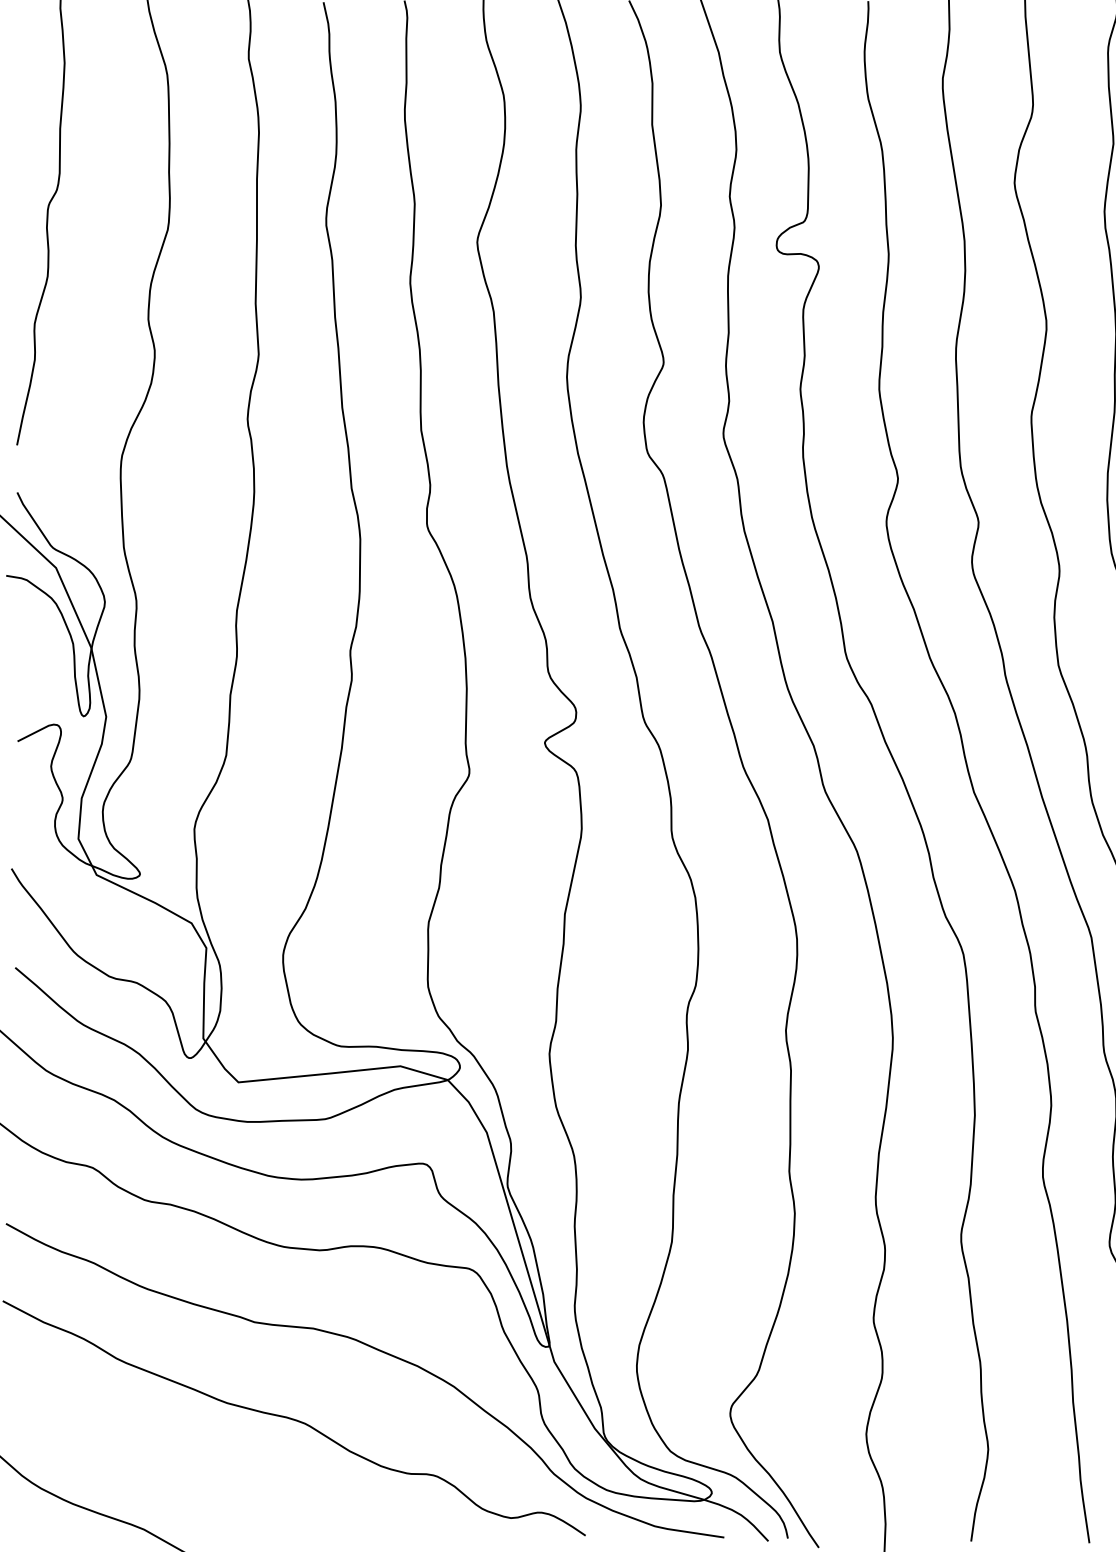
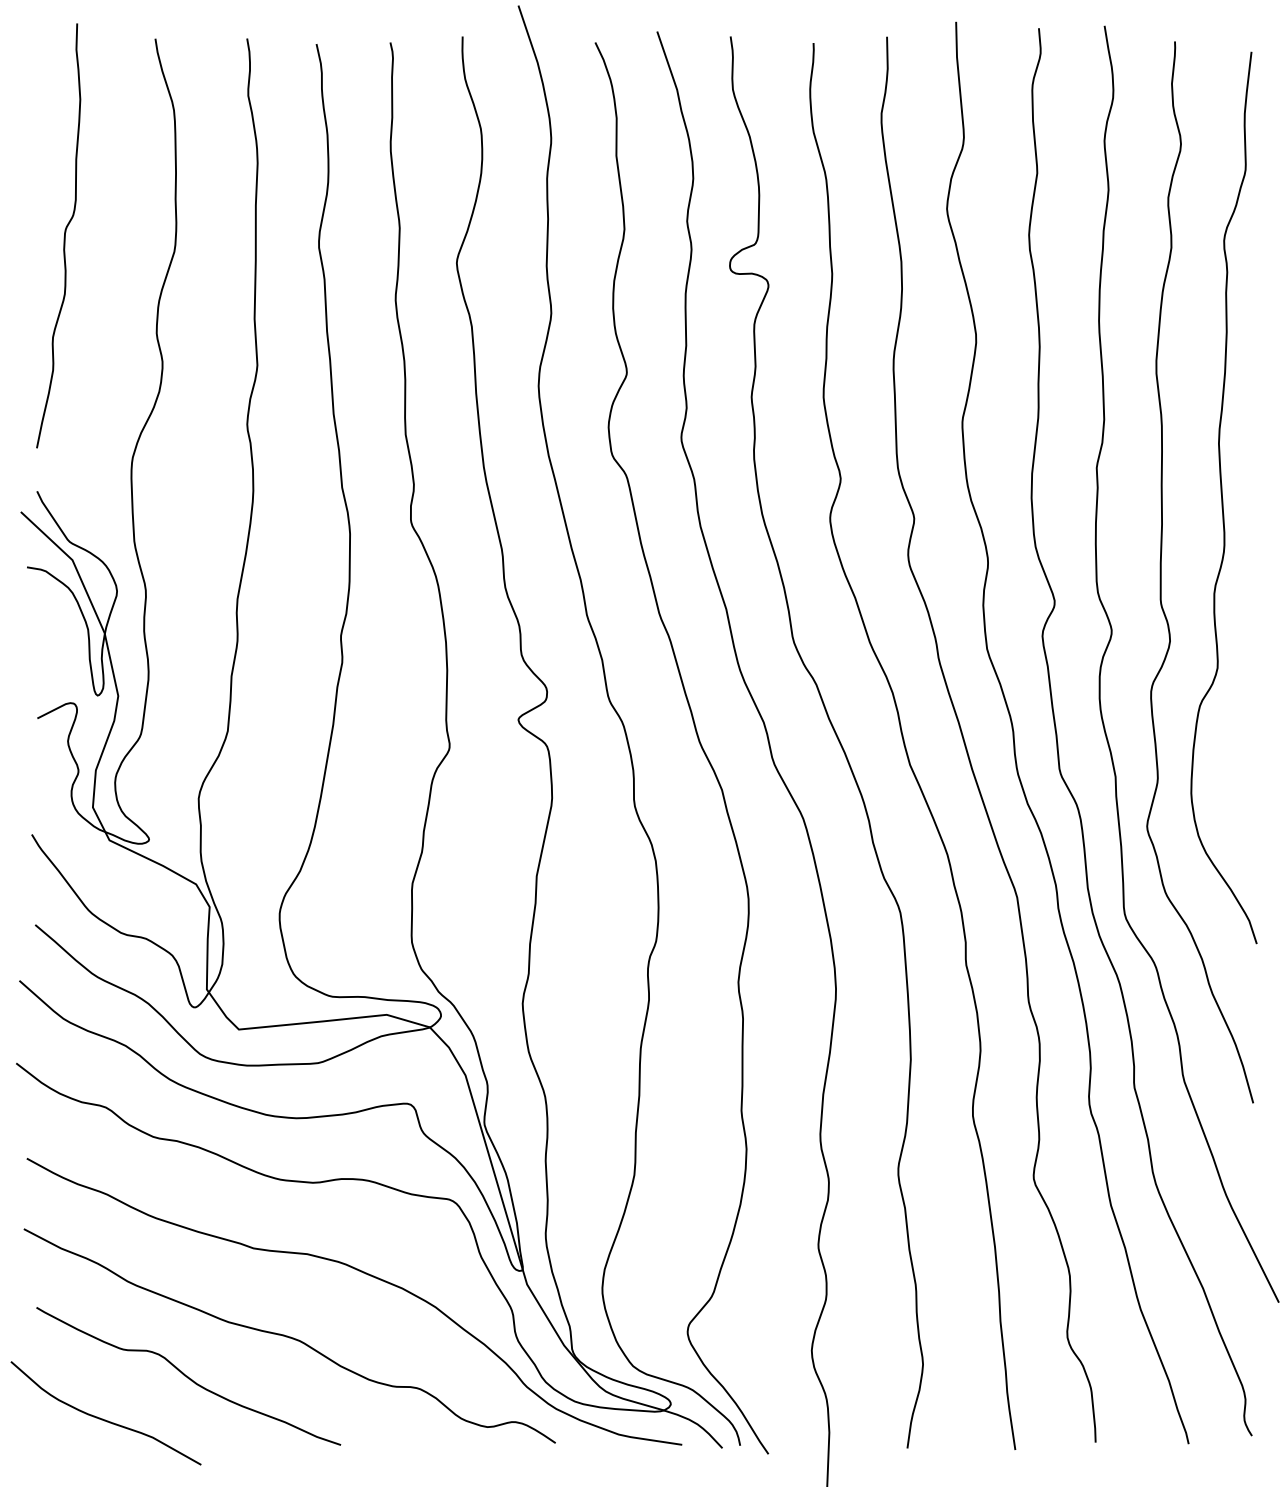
curve: (183, 1462) -> (188, 1376), added

